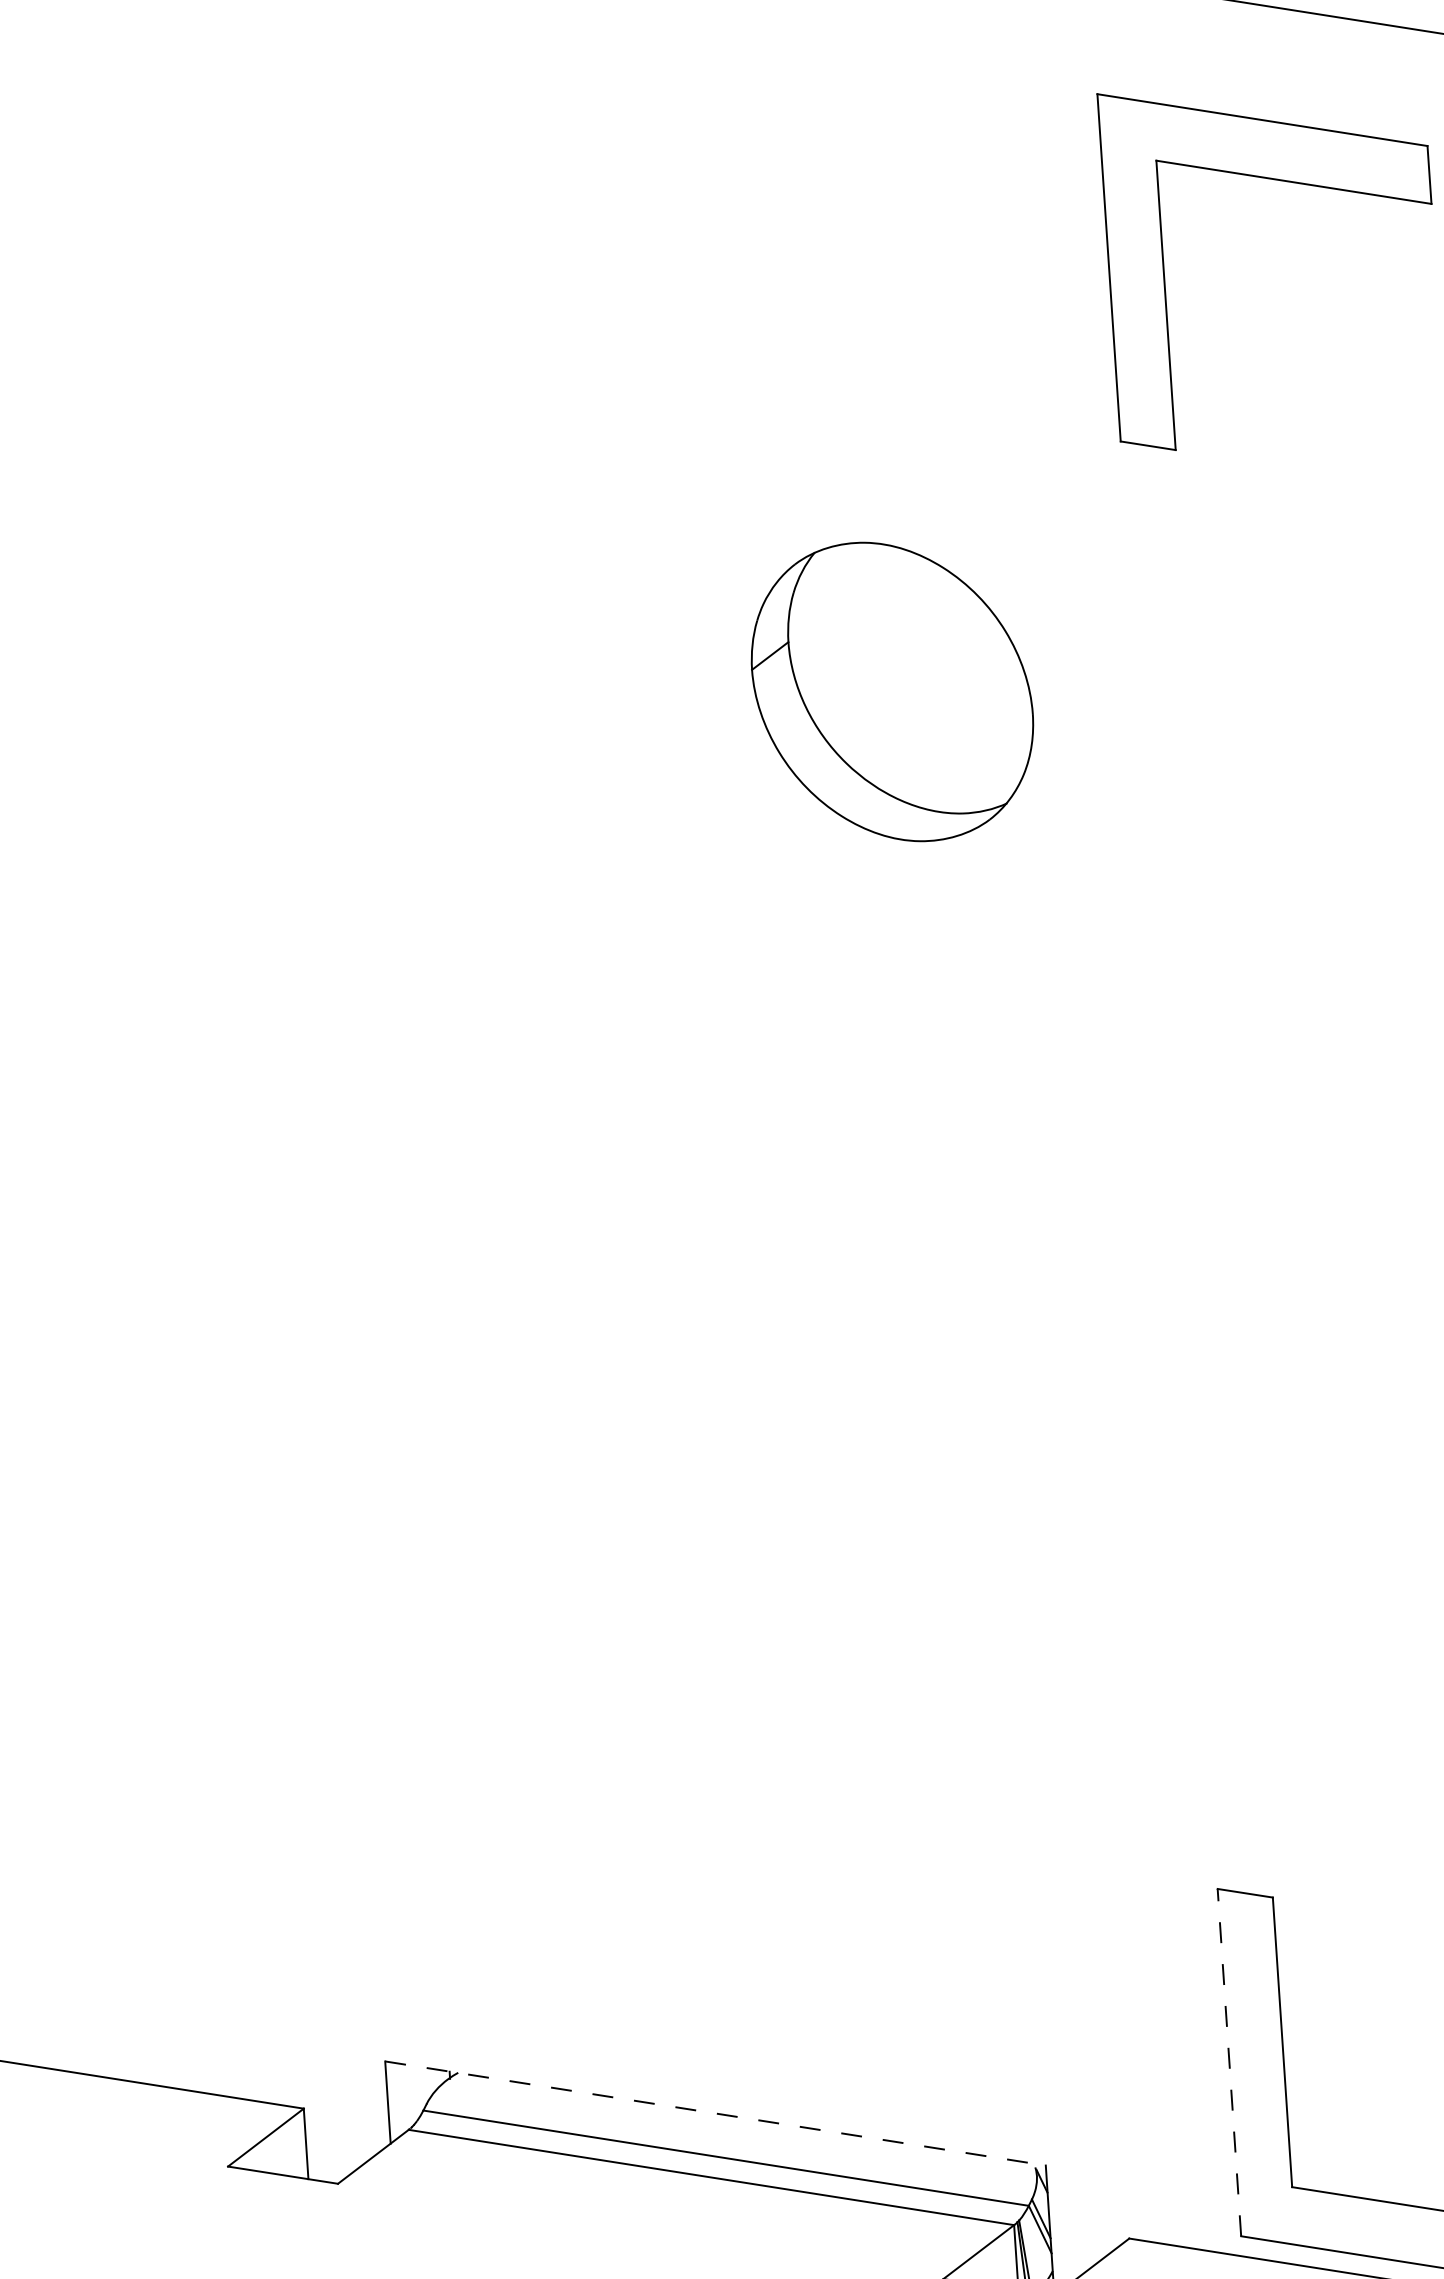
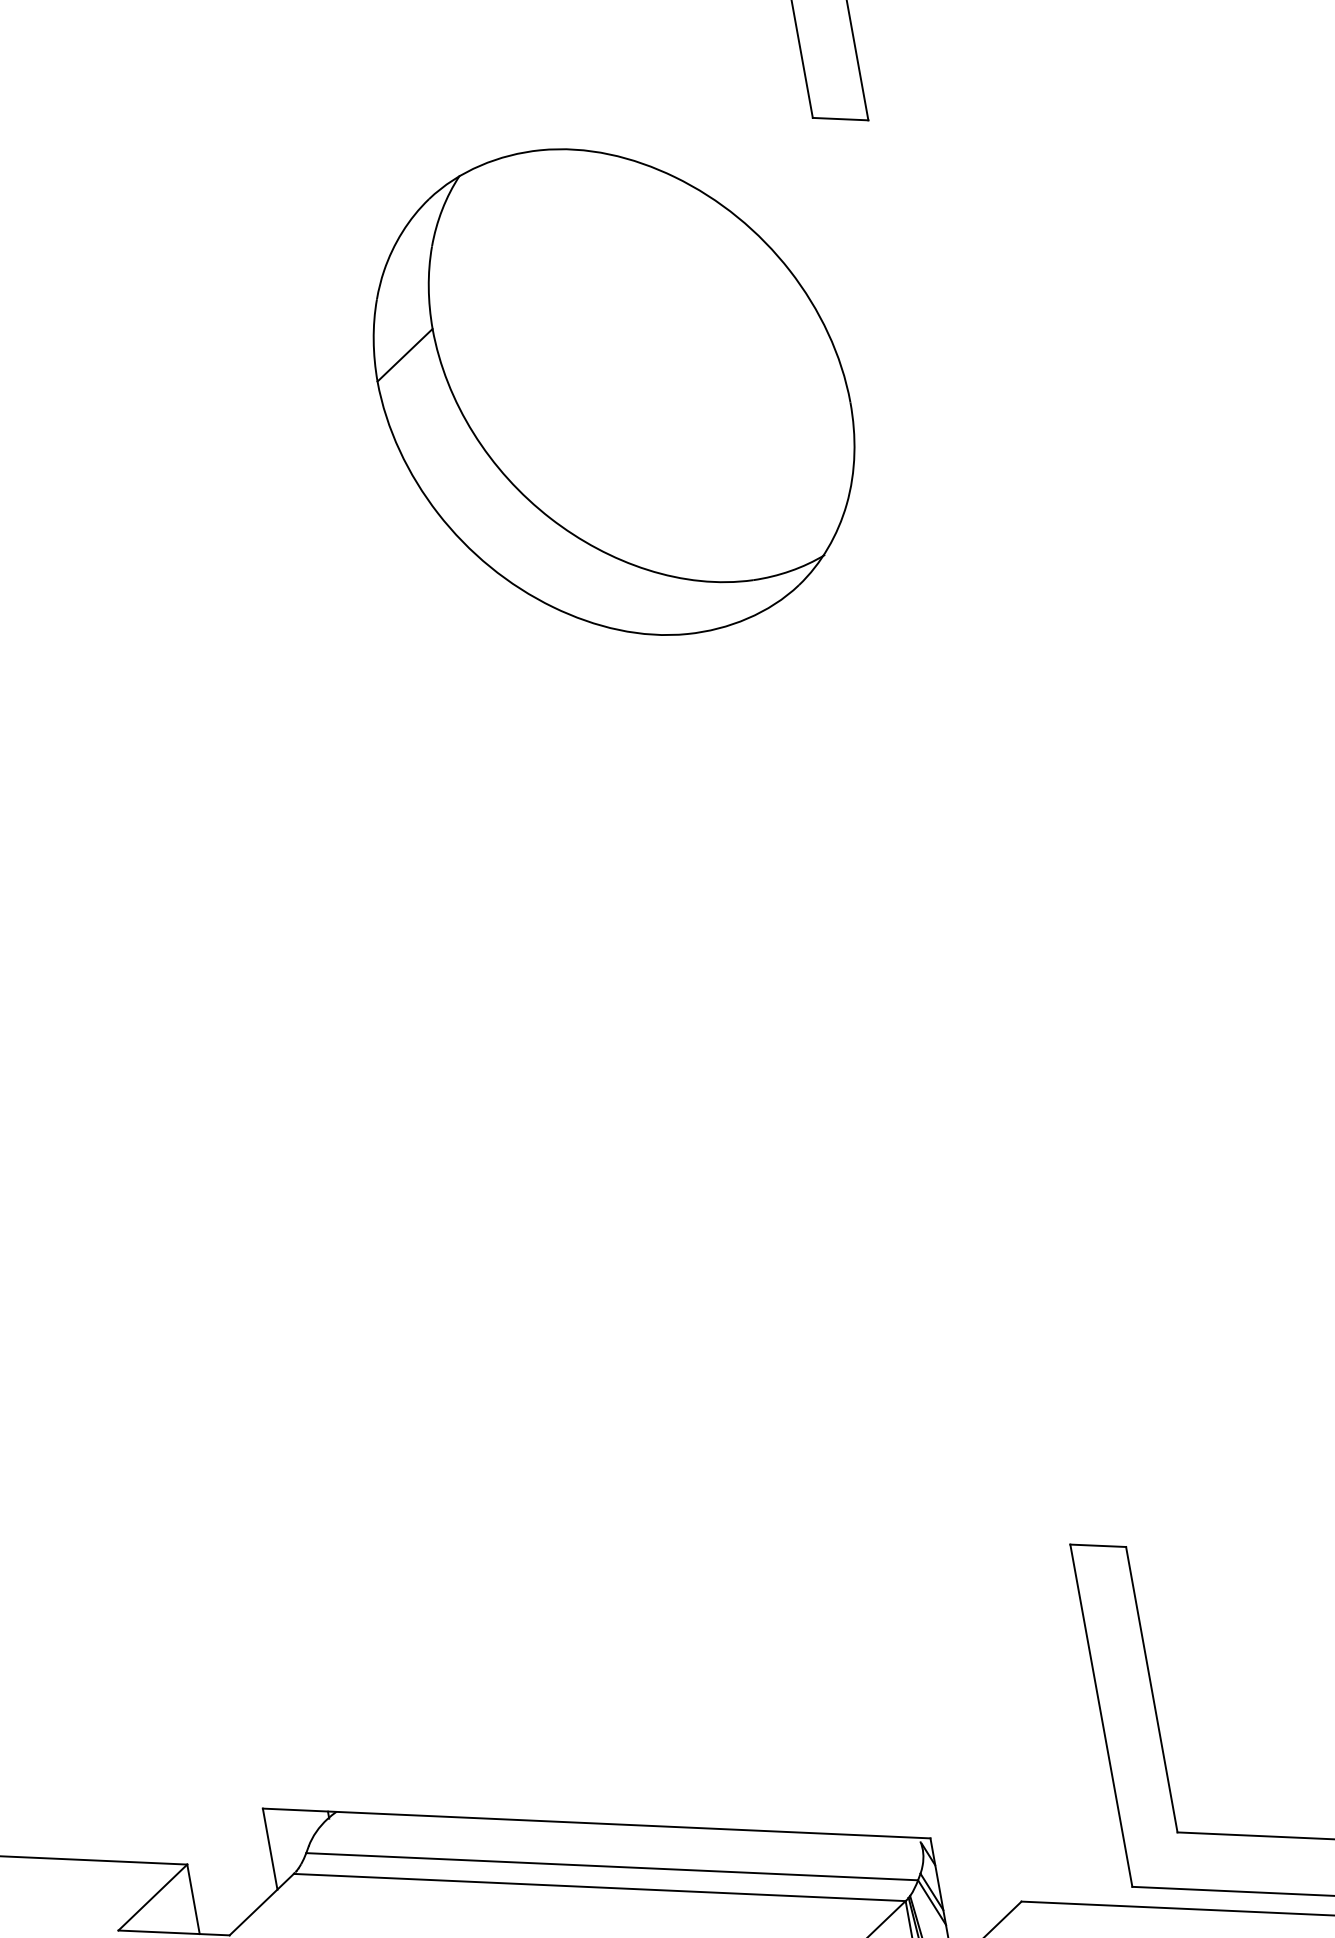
part: (892, 691) -> (614, 391), size x1.67
line: (1229, 2062) -> (1101, 1715), dashed -> solid
line: (716, 2113) -> (597, 1823), dashed -> solid

